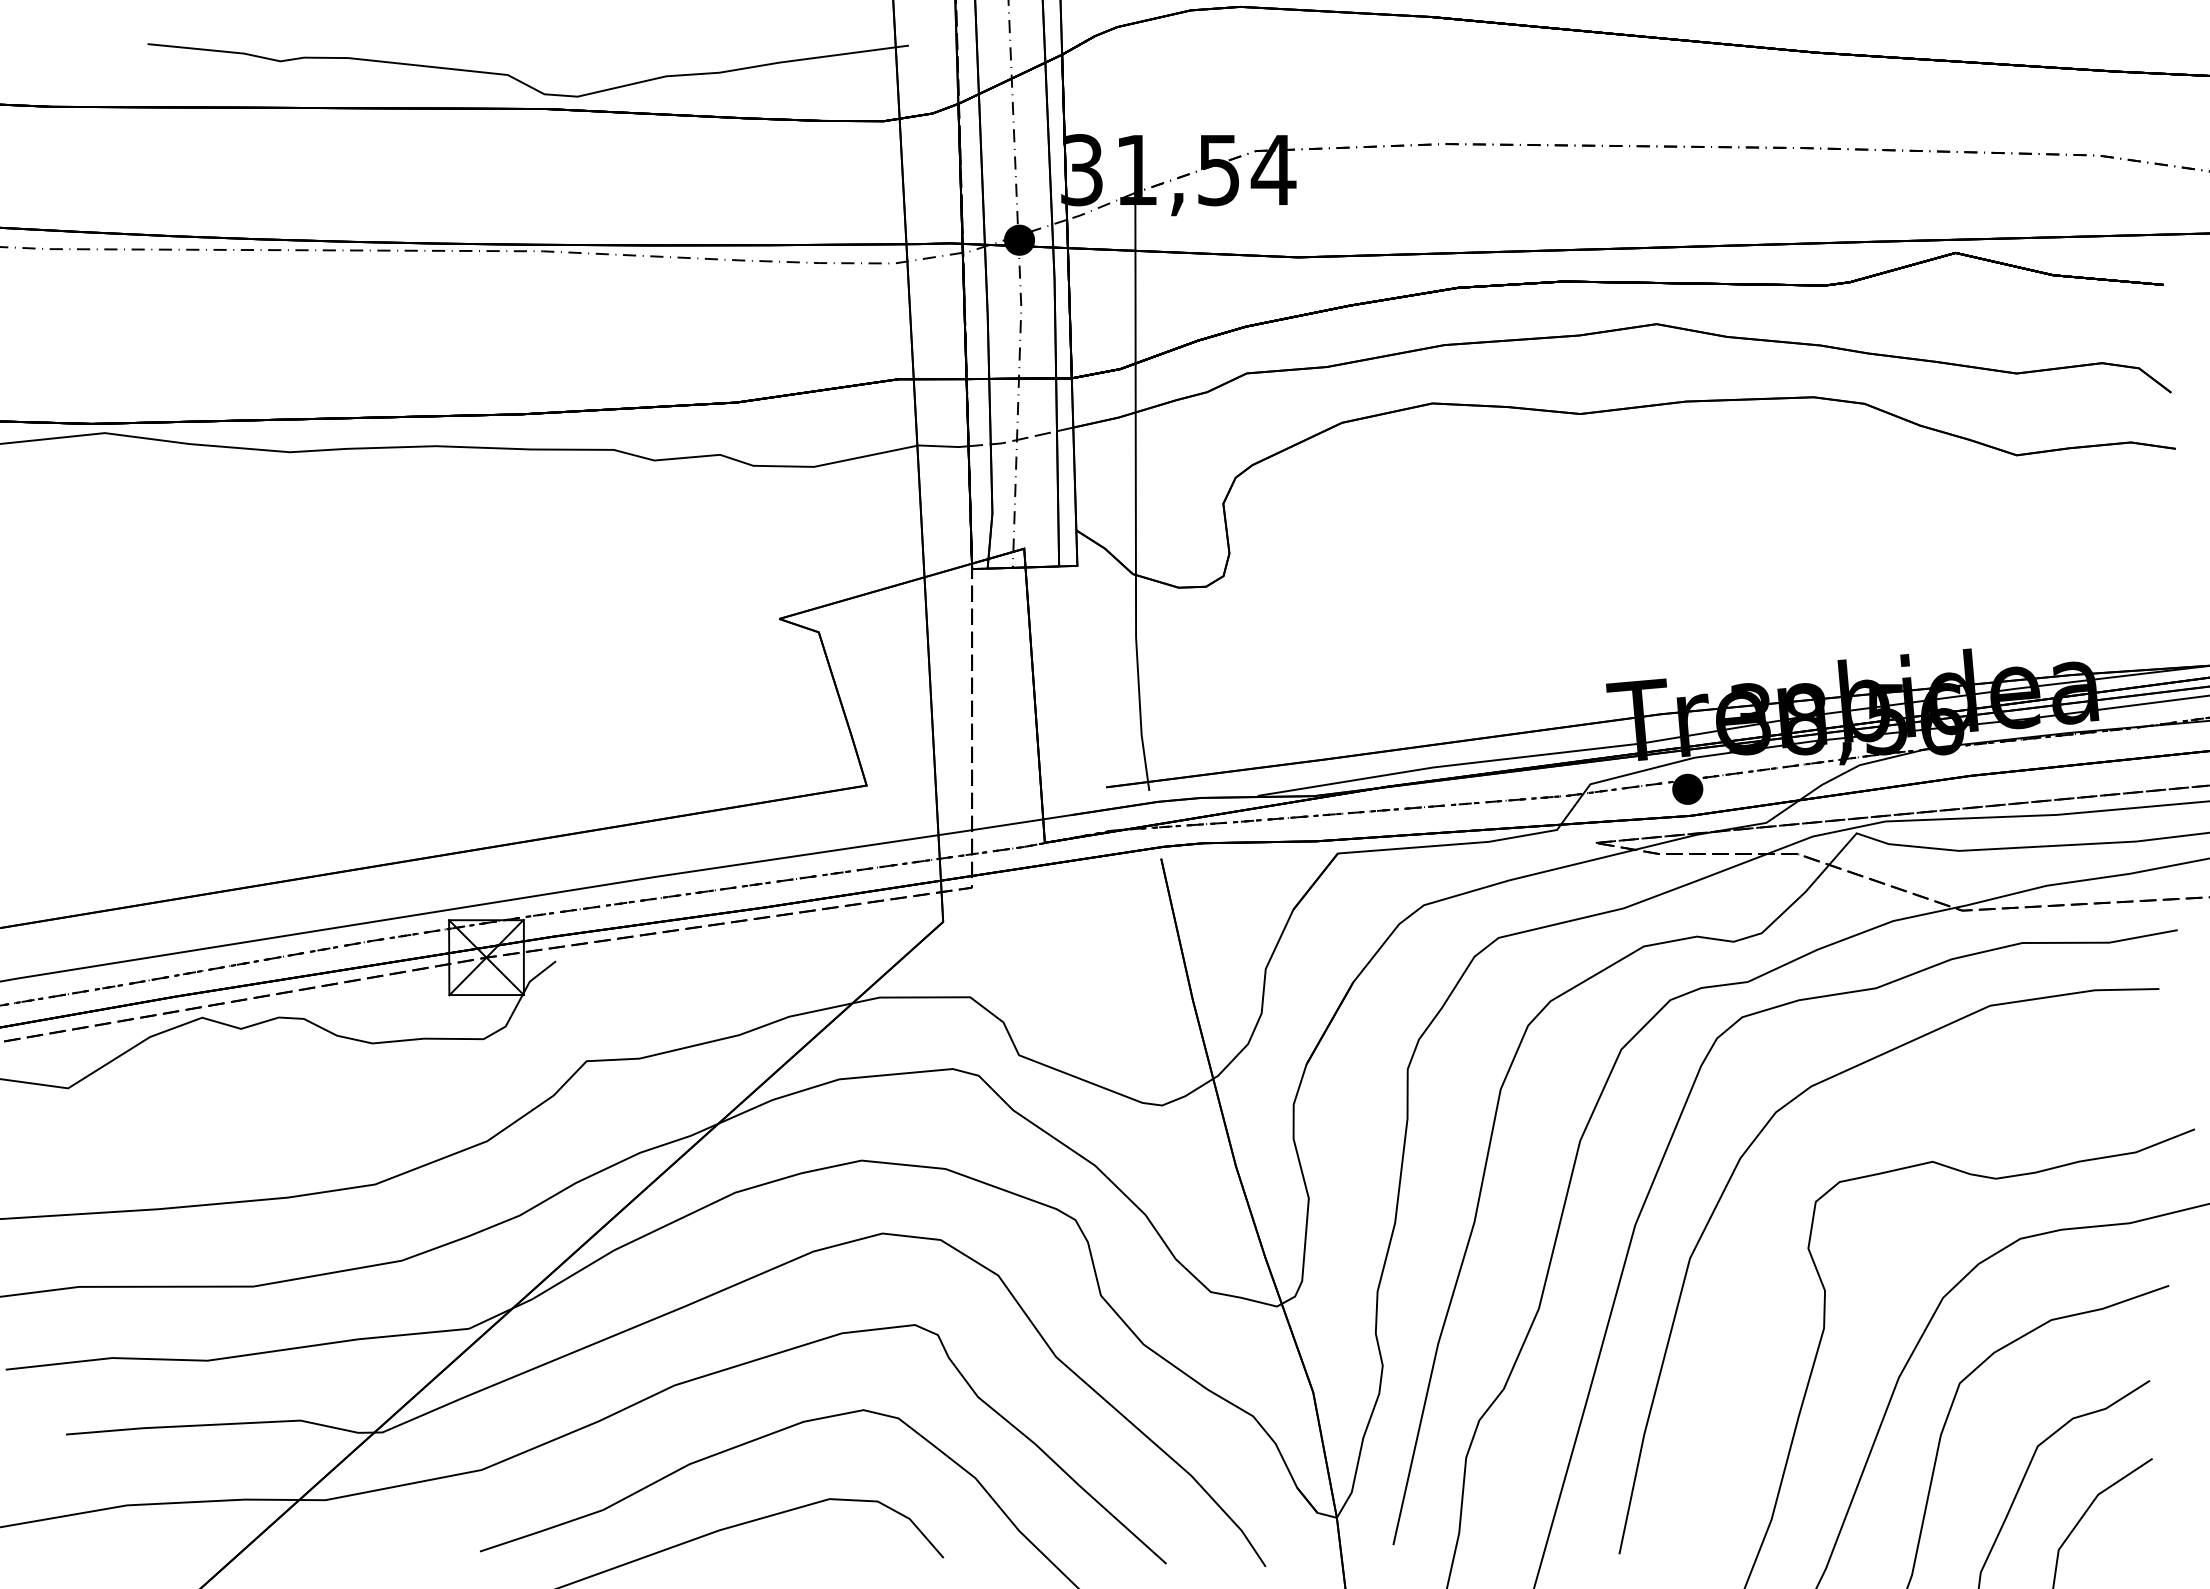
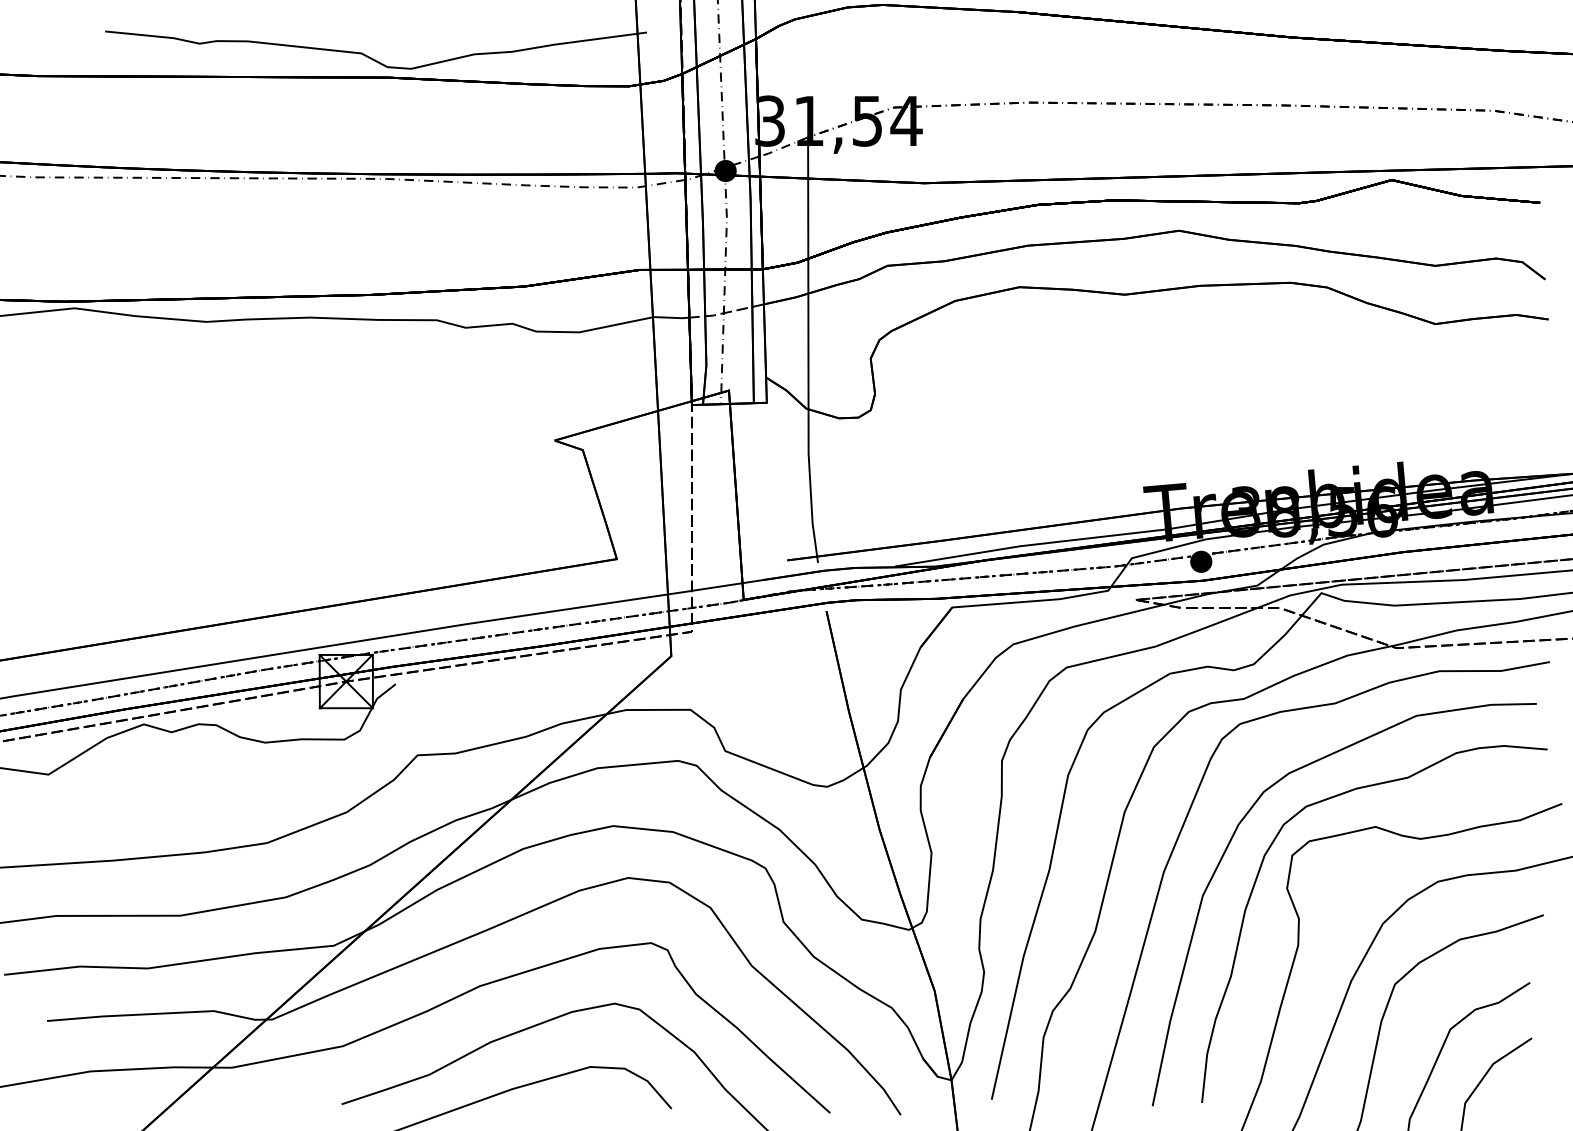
curve: (1763, 1243) -> (1255, 885), added

